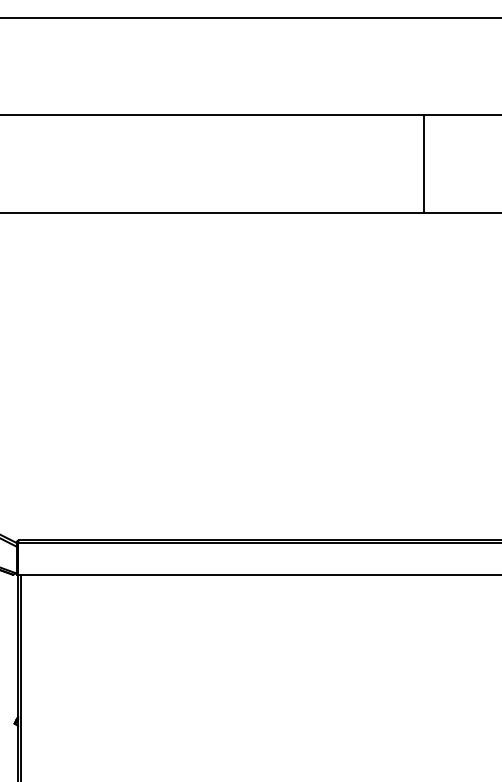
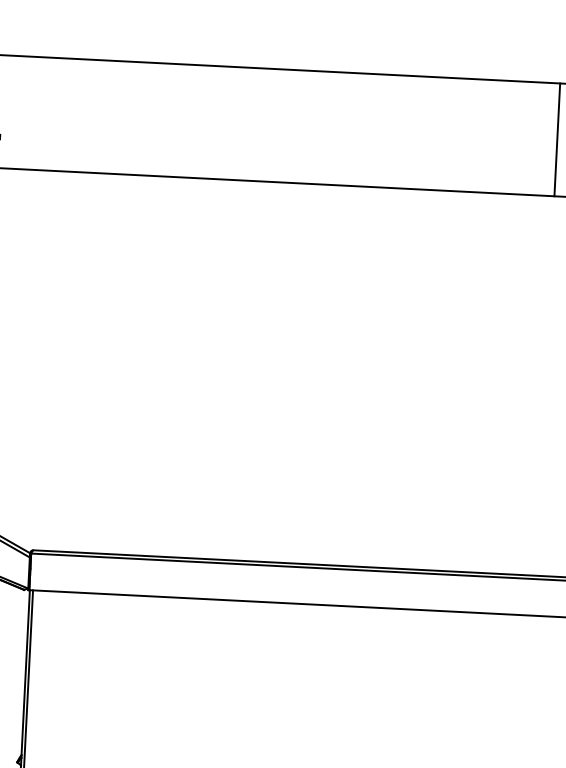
line: (424, 163) -> (557, 139), moved

